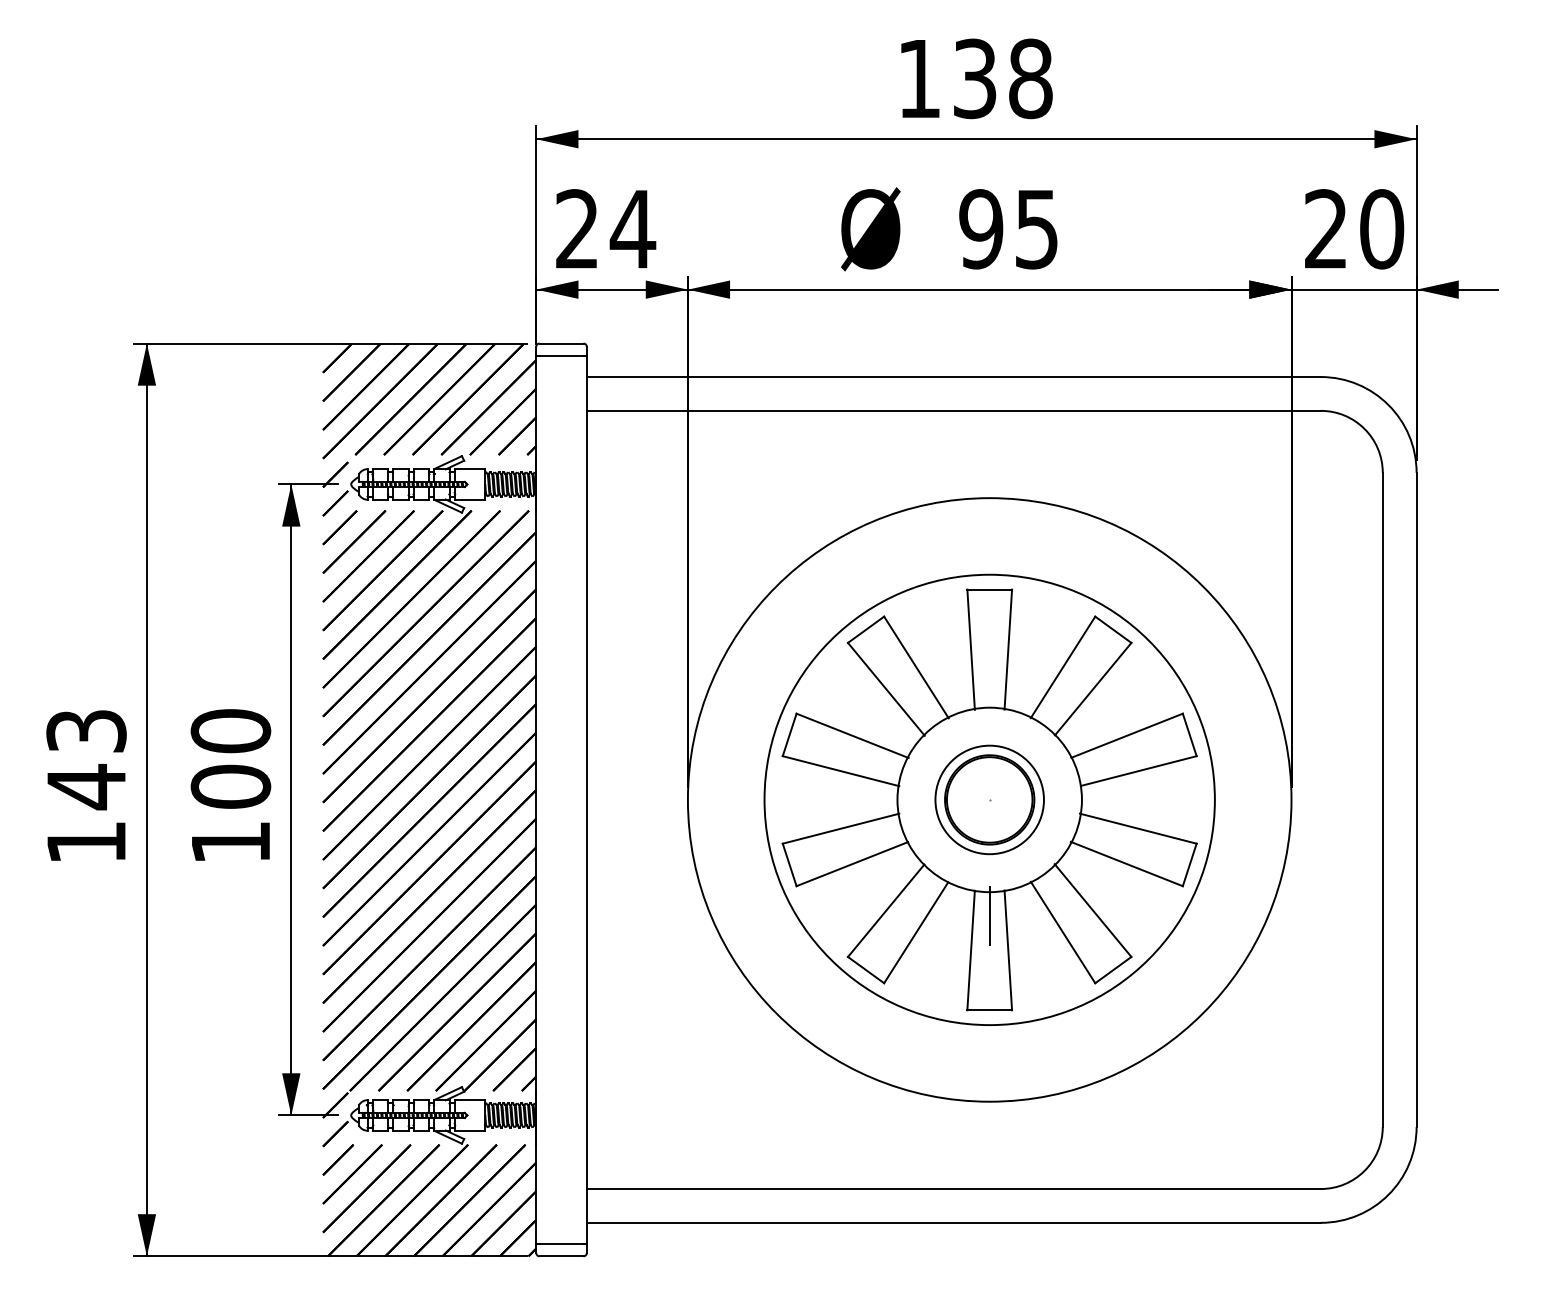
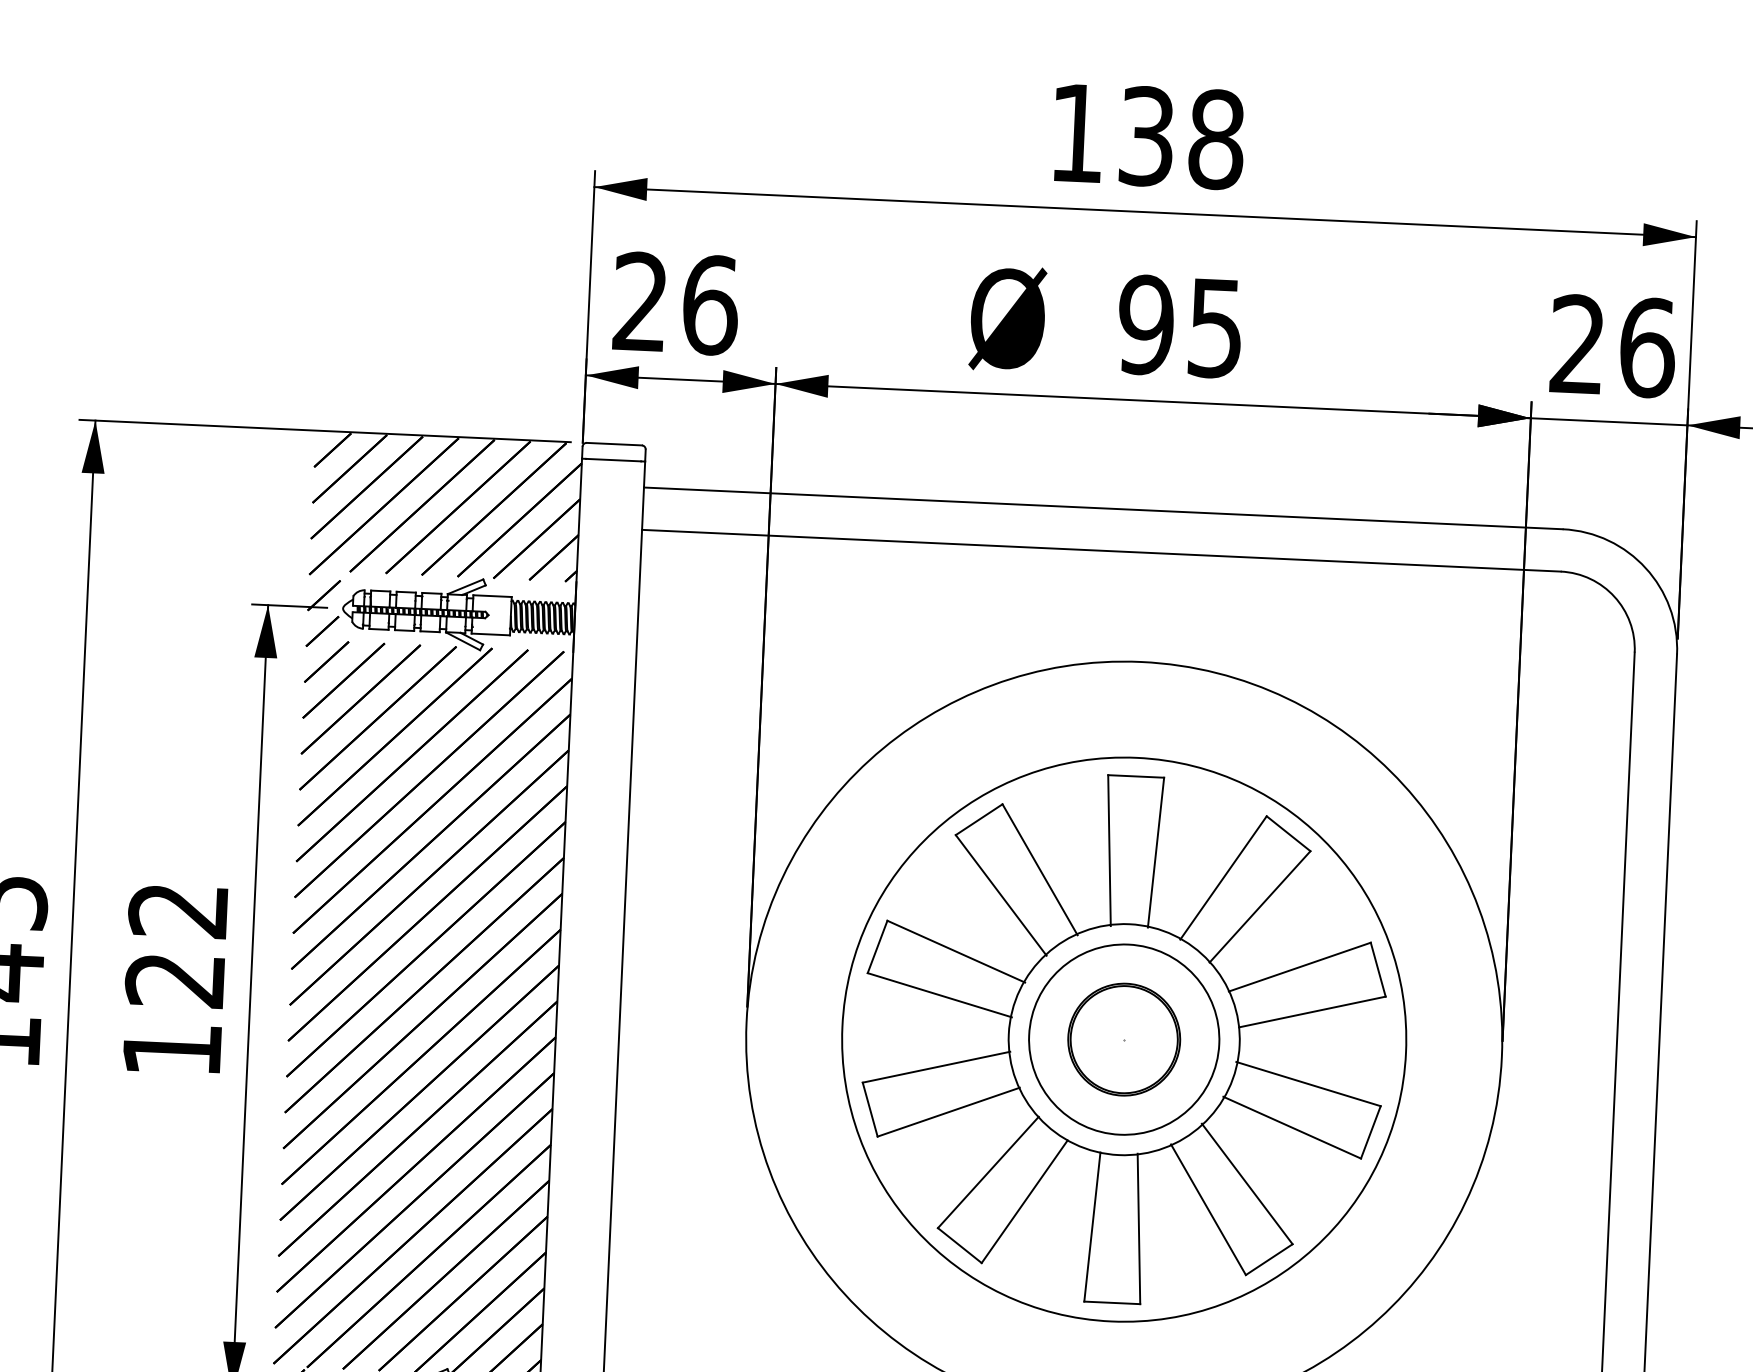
text: (632, 229) -> (709, 305), 24 -> 26
text: (1382, 229) -> (1648, 348), 20 -> 26
text: (230, 758) -> (176, 944), 100 -> 122
circle: (989, 799) -> (1123, 1039), size x1.4
line: (989, 916) -> (1117, 1185), removed

